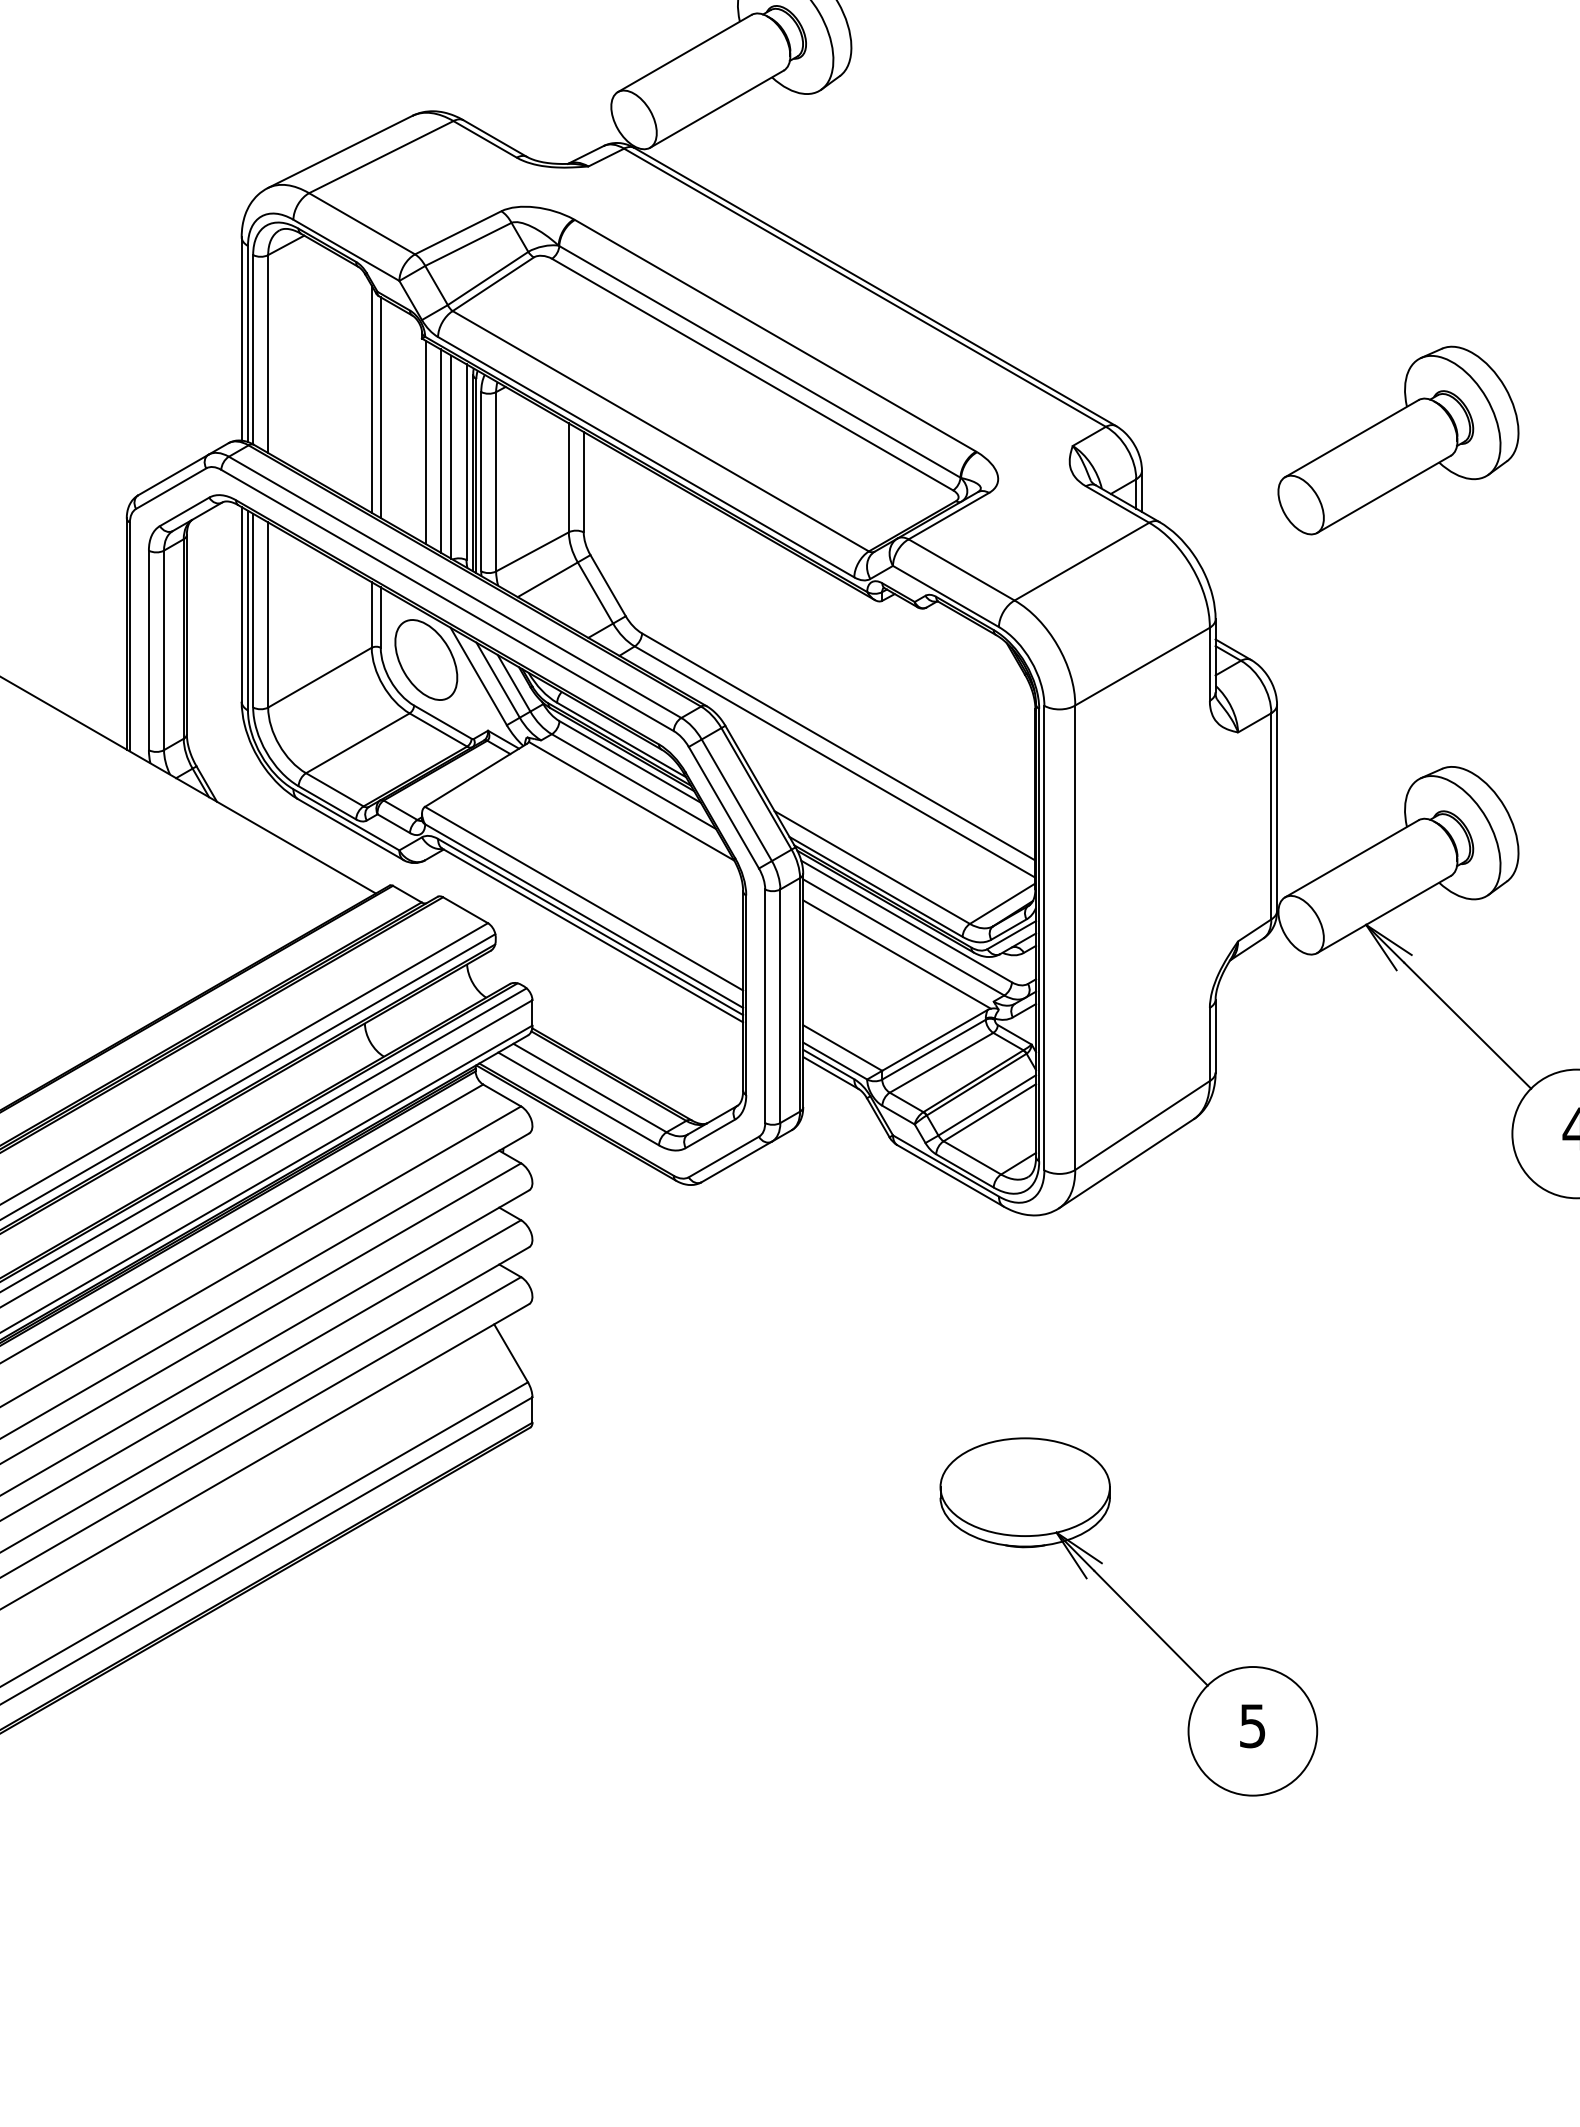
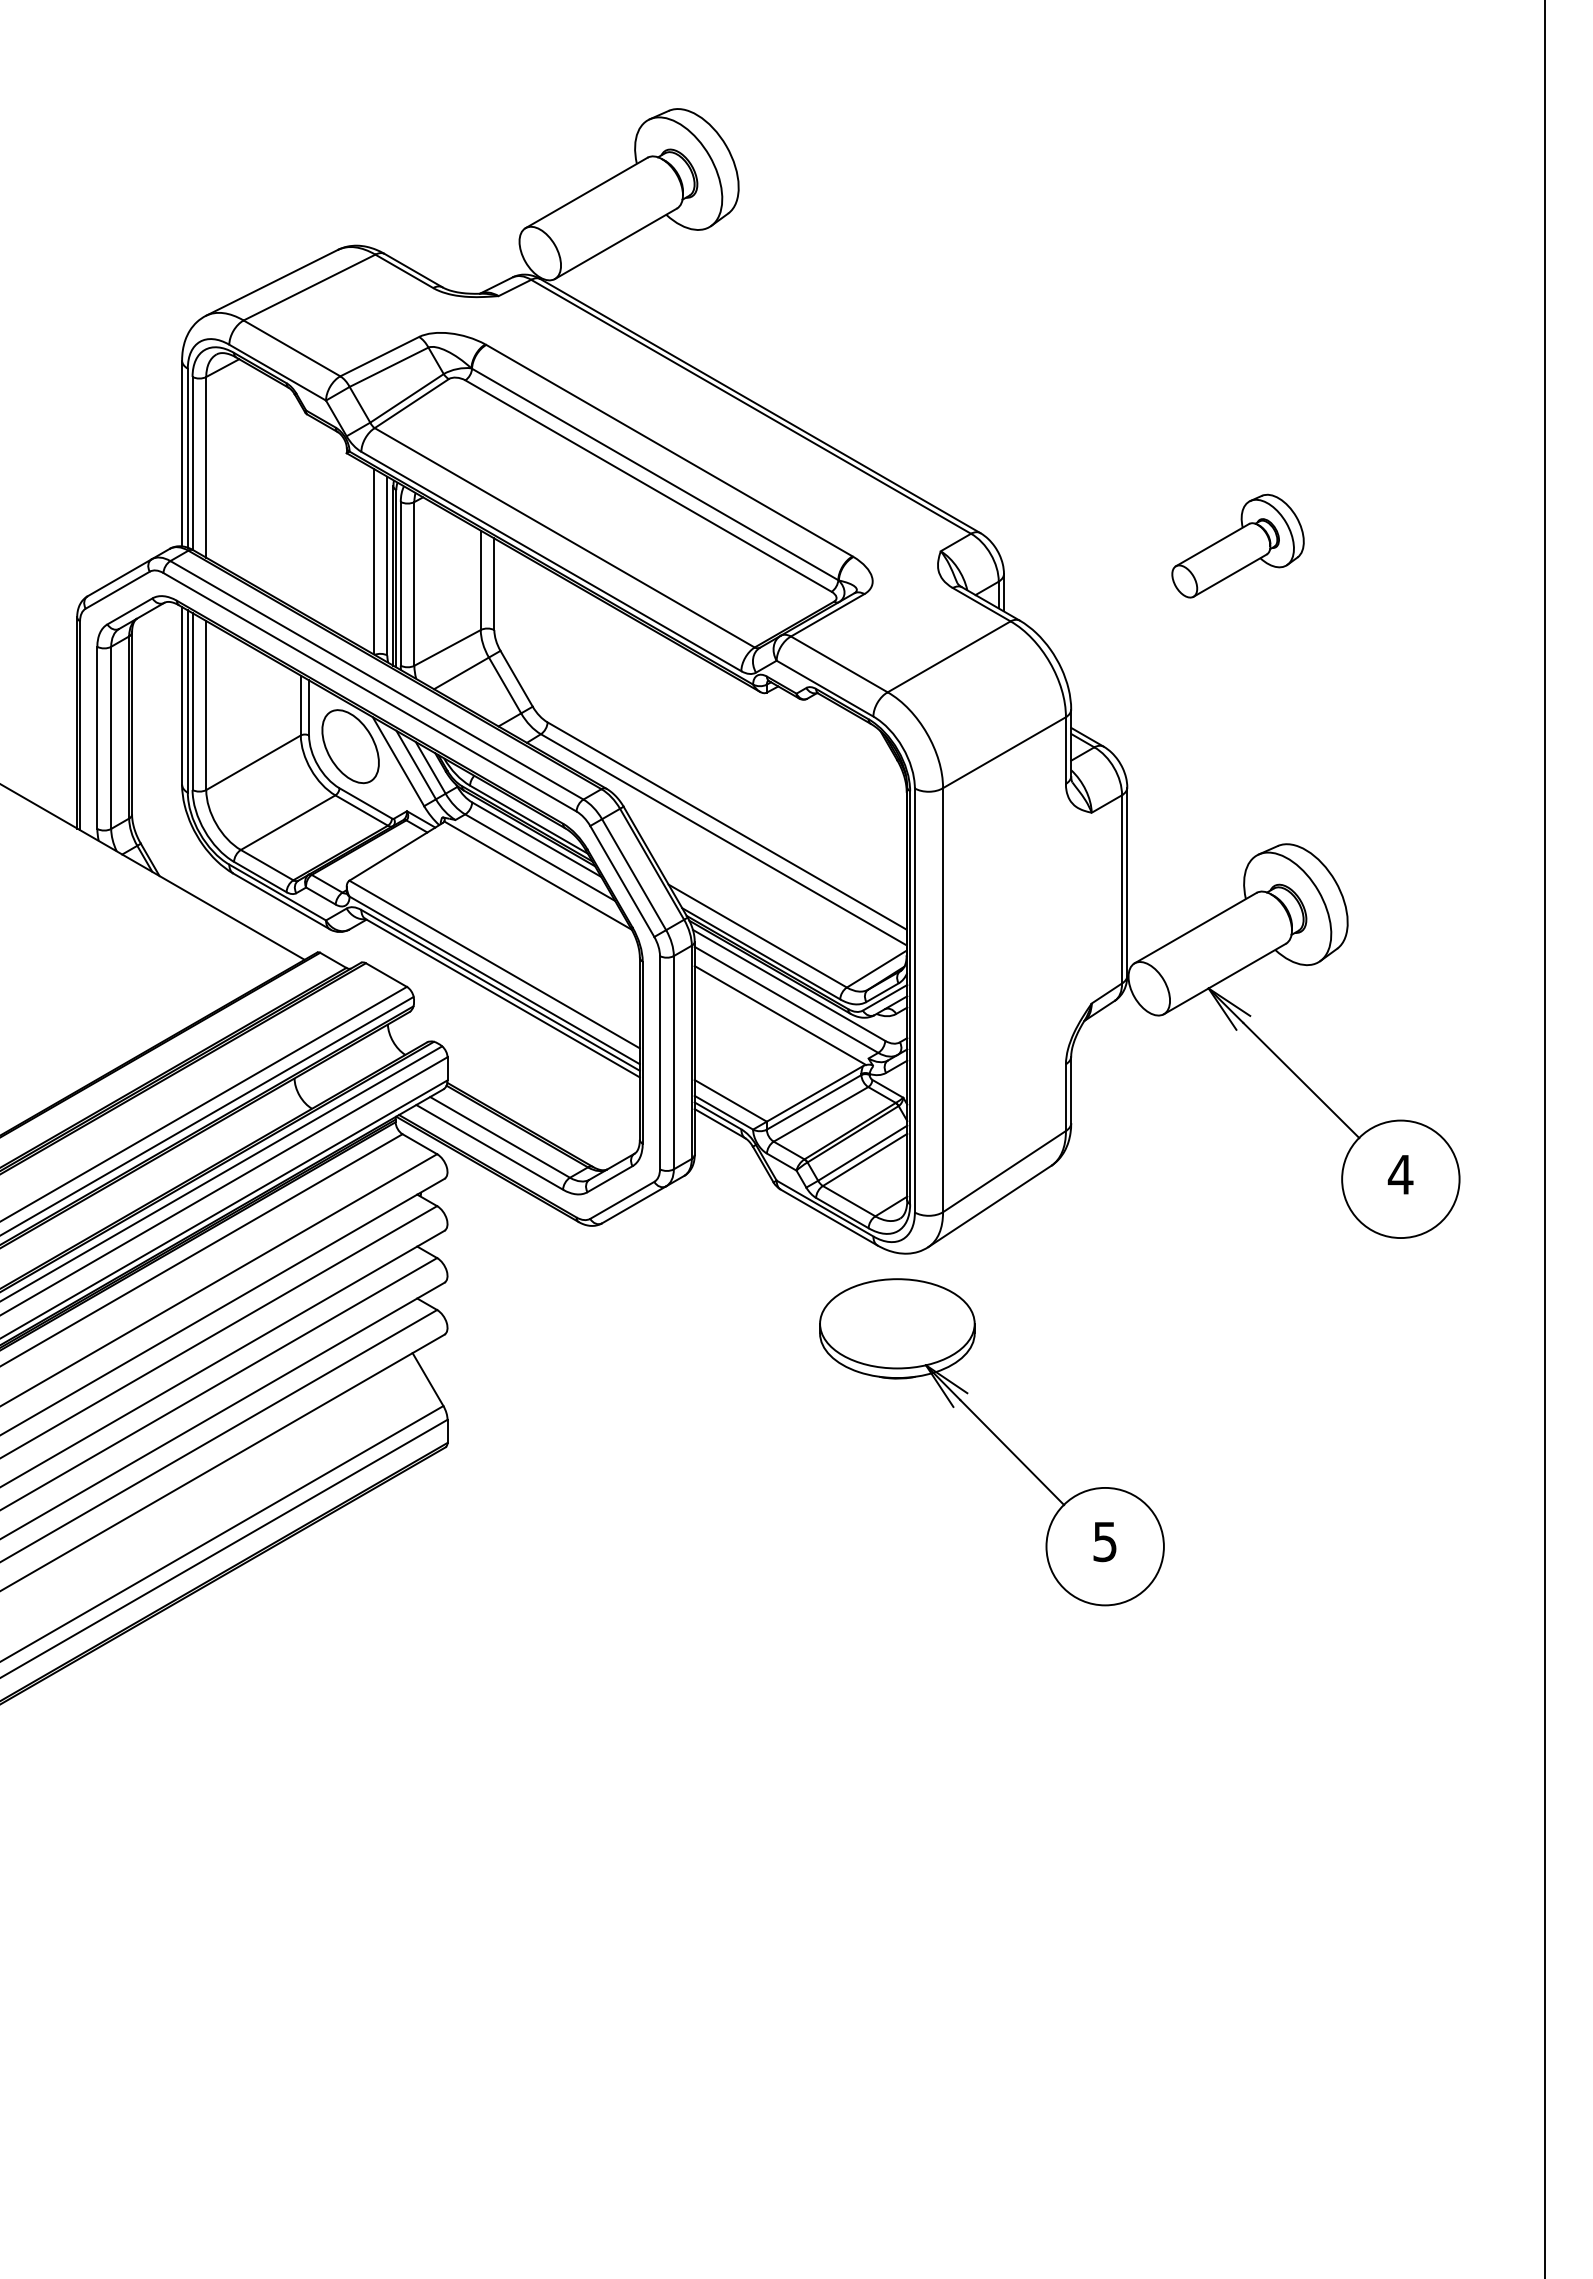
line: (371, 399) -> (300, 508), removed
line: (381, 407) -> (309, 516), removed
part: (1397, 439) -> (1237, 545), size x0.6
line: (425, 441) -> (349, 547), removed
line: (440, 450) -> (363, 555), removed
part: (1133, 1612) -> (996, 1438), moved

